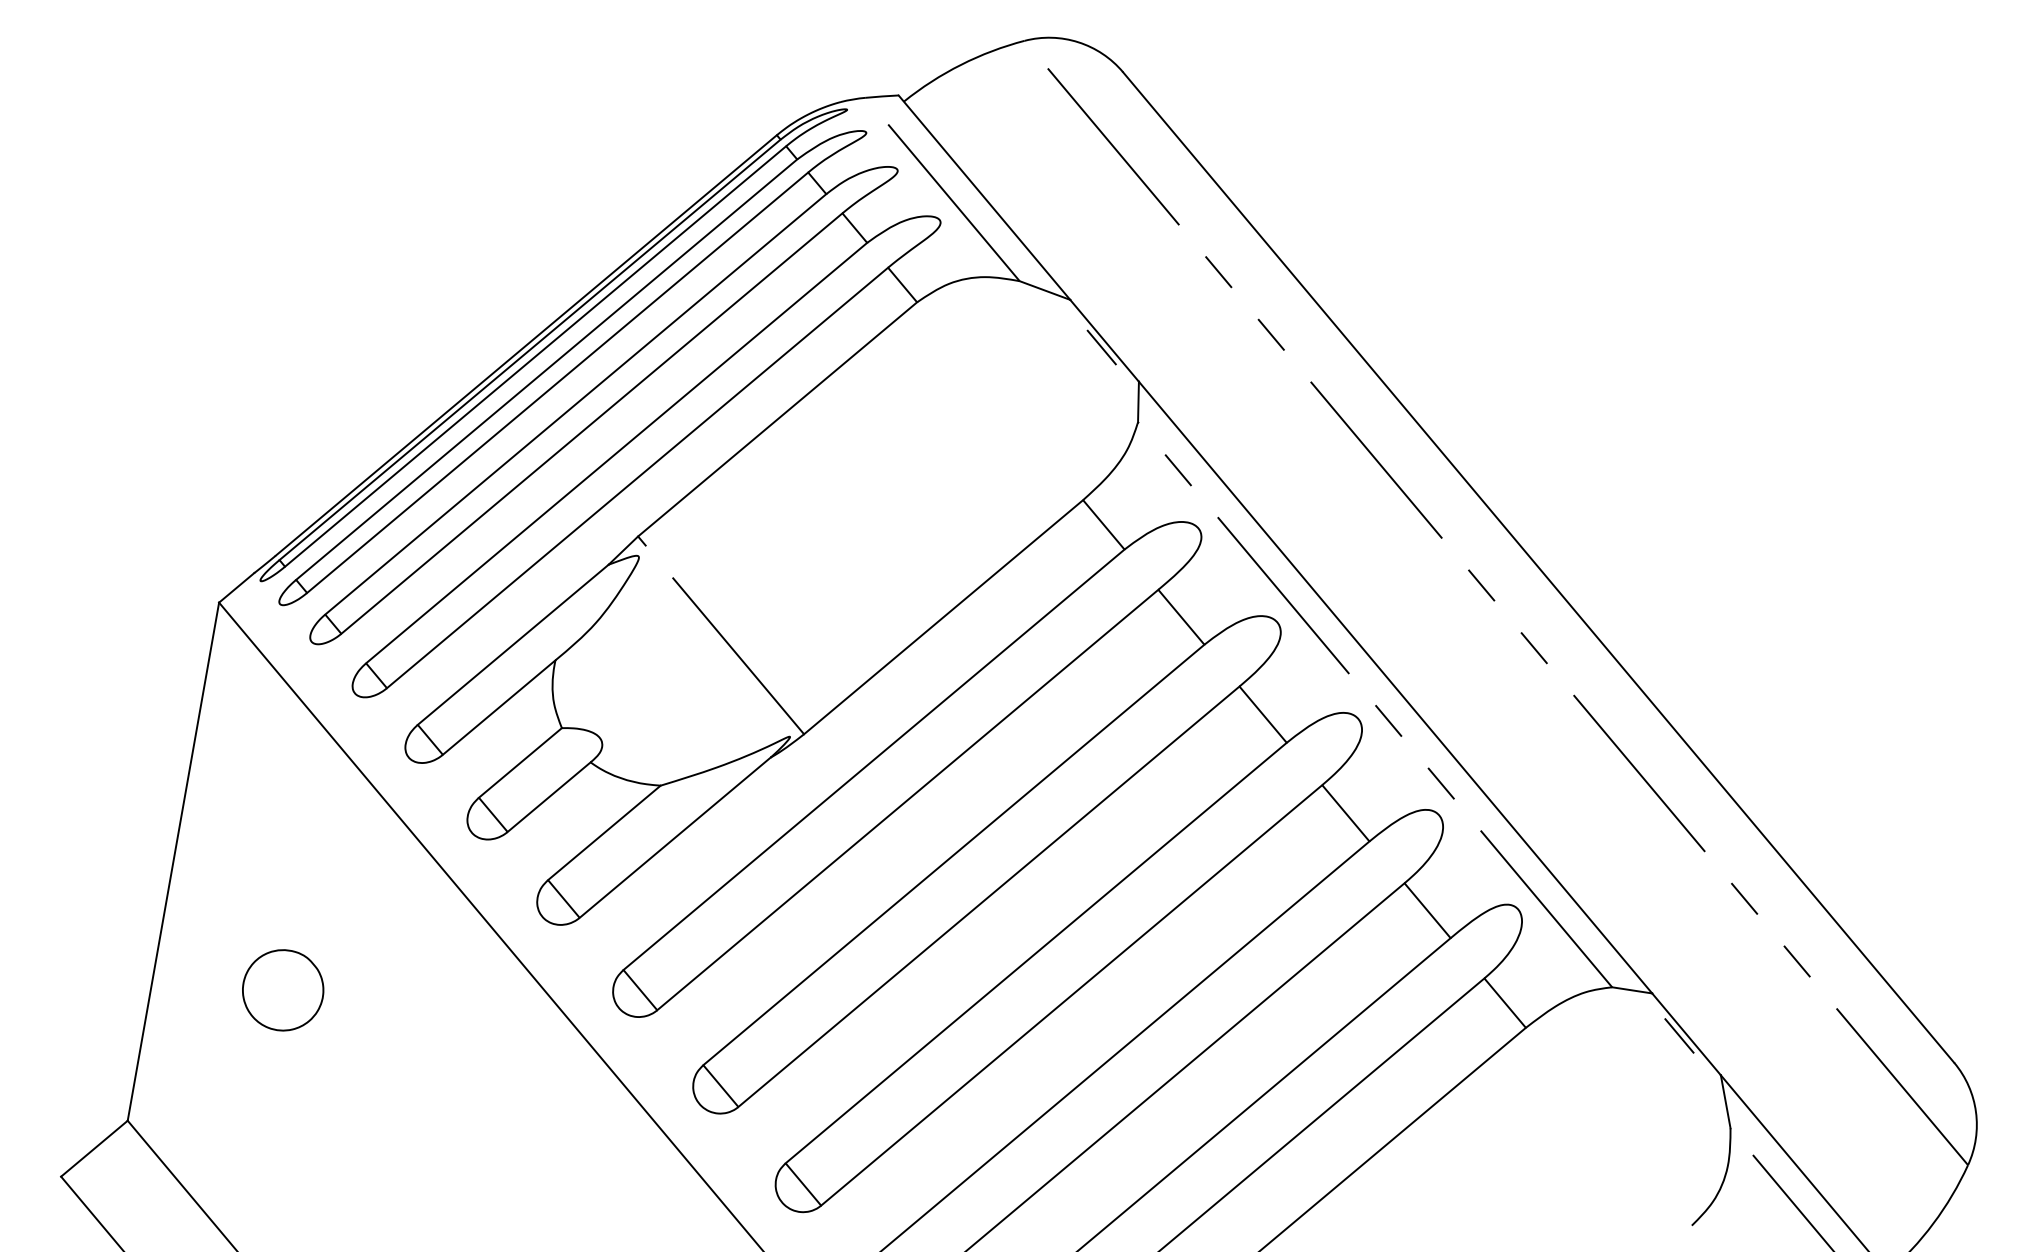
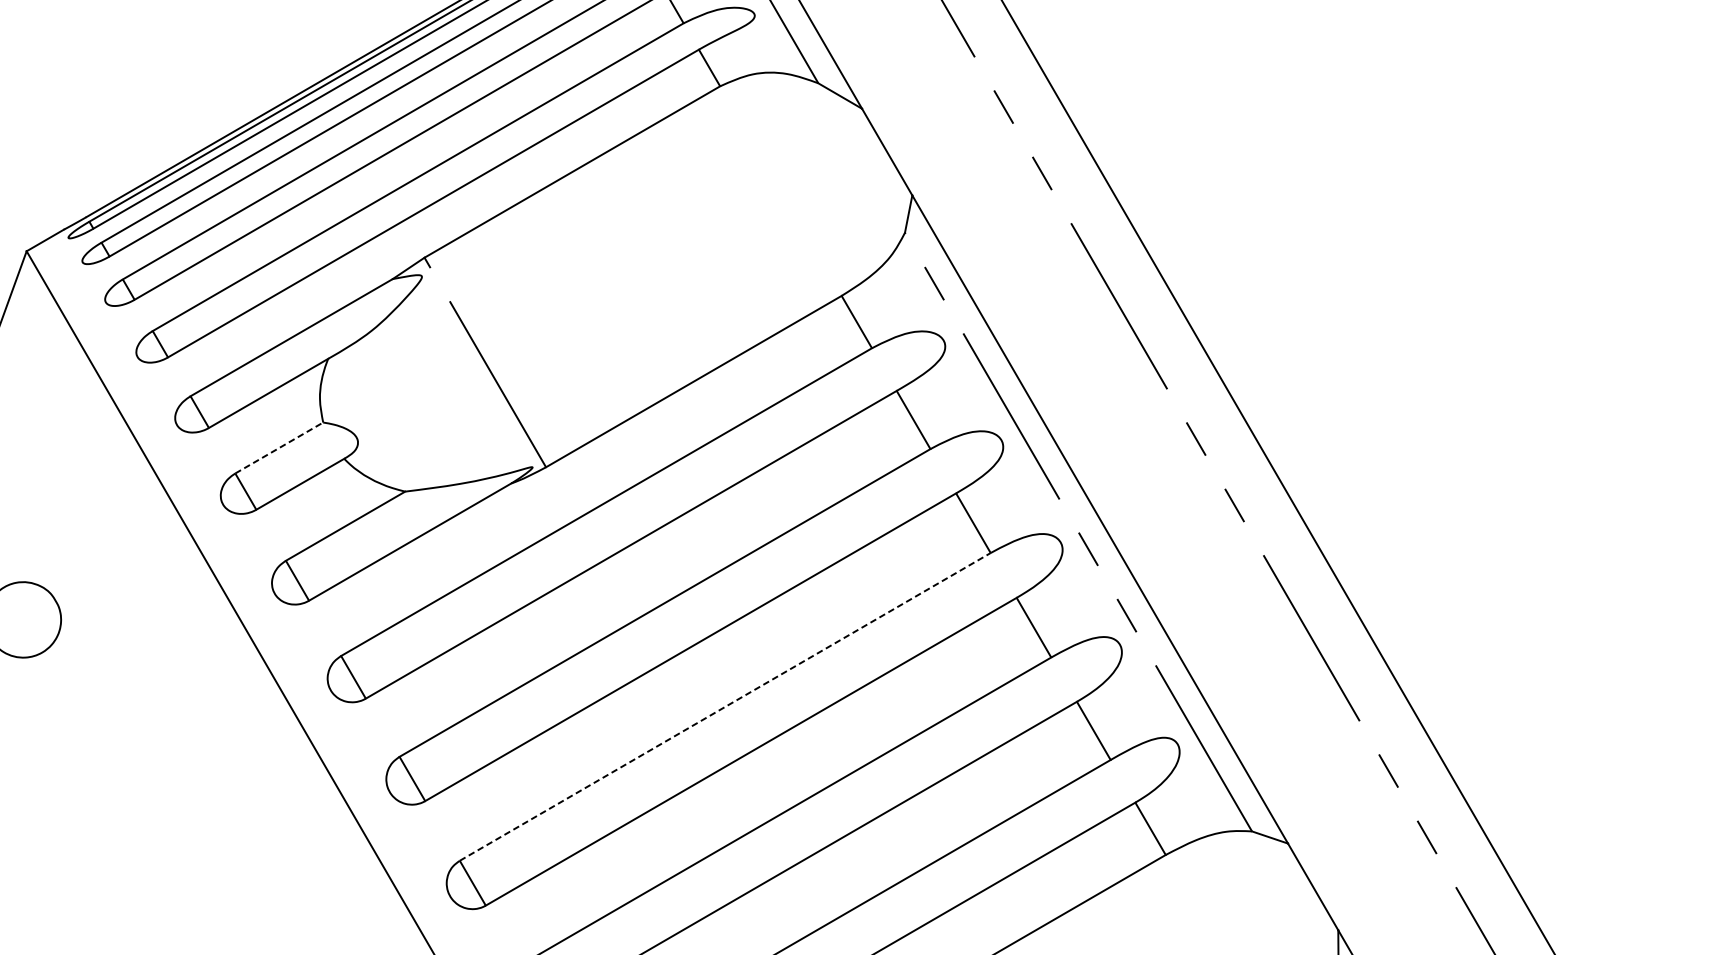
line: (1101, 347) -> (883, 157), removed
line: (520, 762) -> (279, 447), solid -> dashed
line: (1036, 952) -> (725, 706), solid -> dashed
line: (1679, 1035) -> (1306, 886), removed

